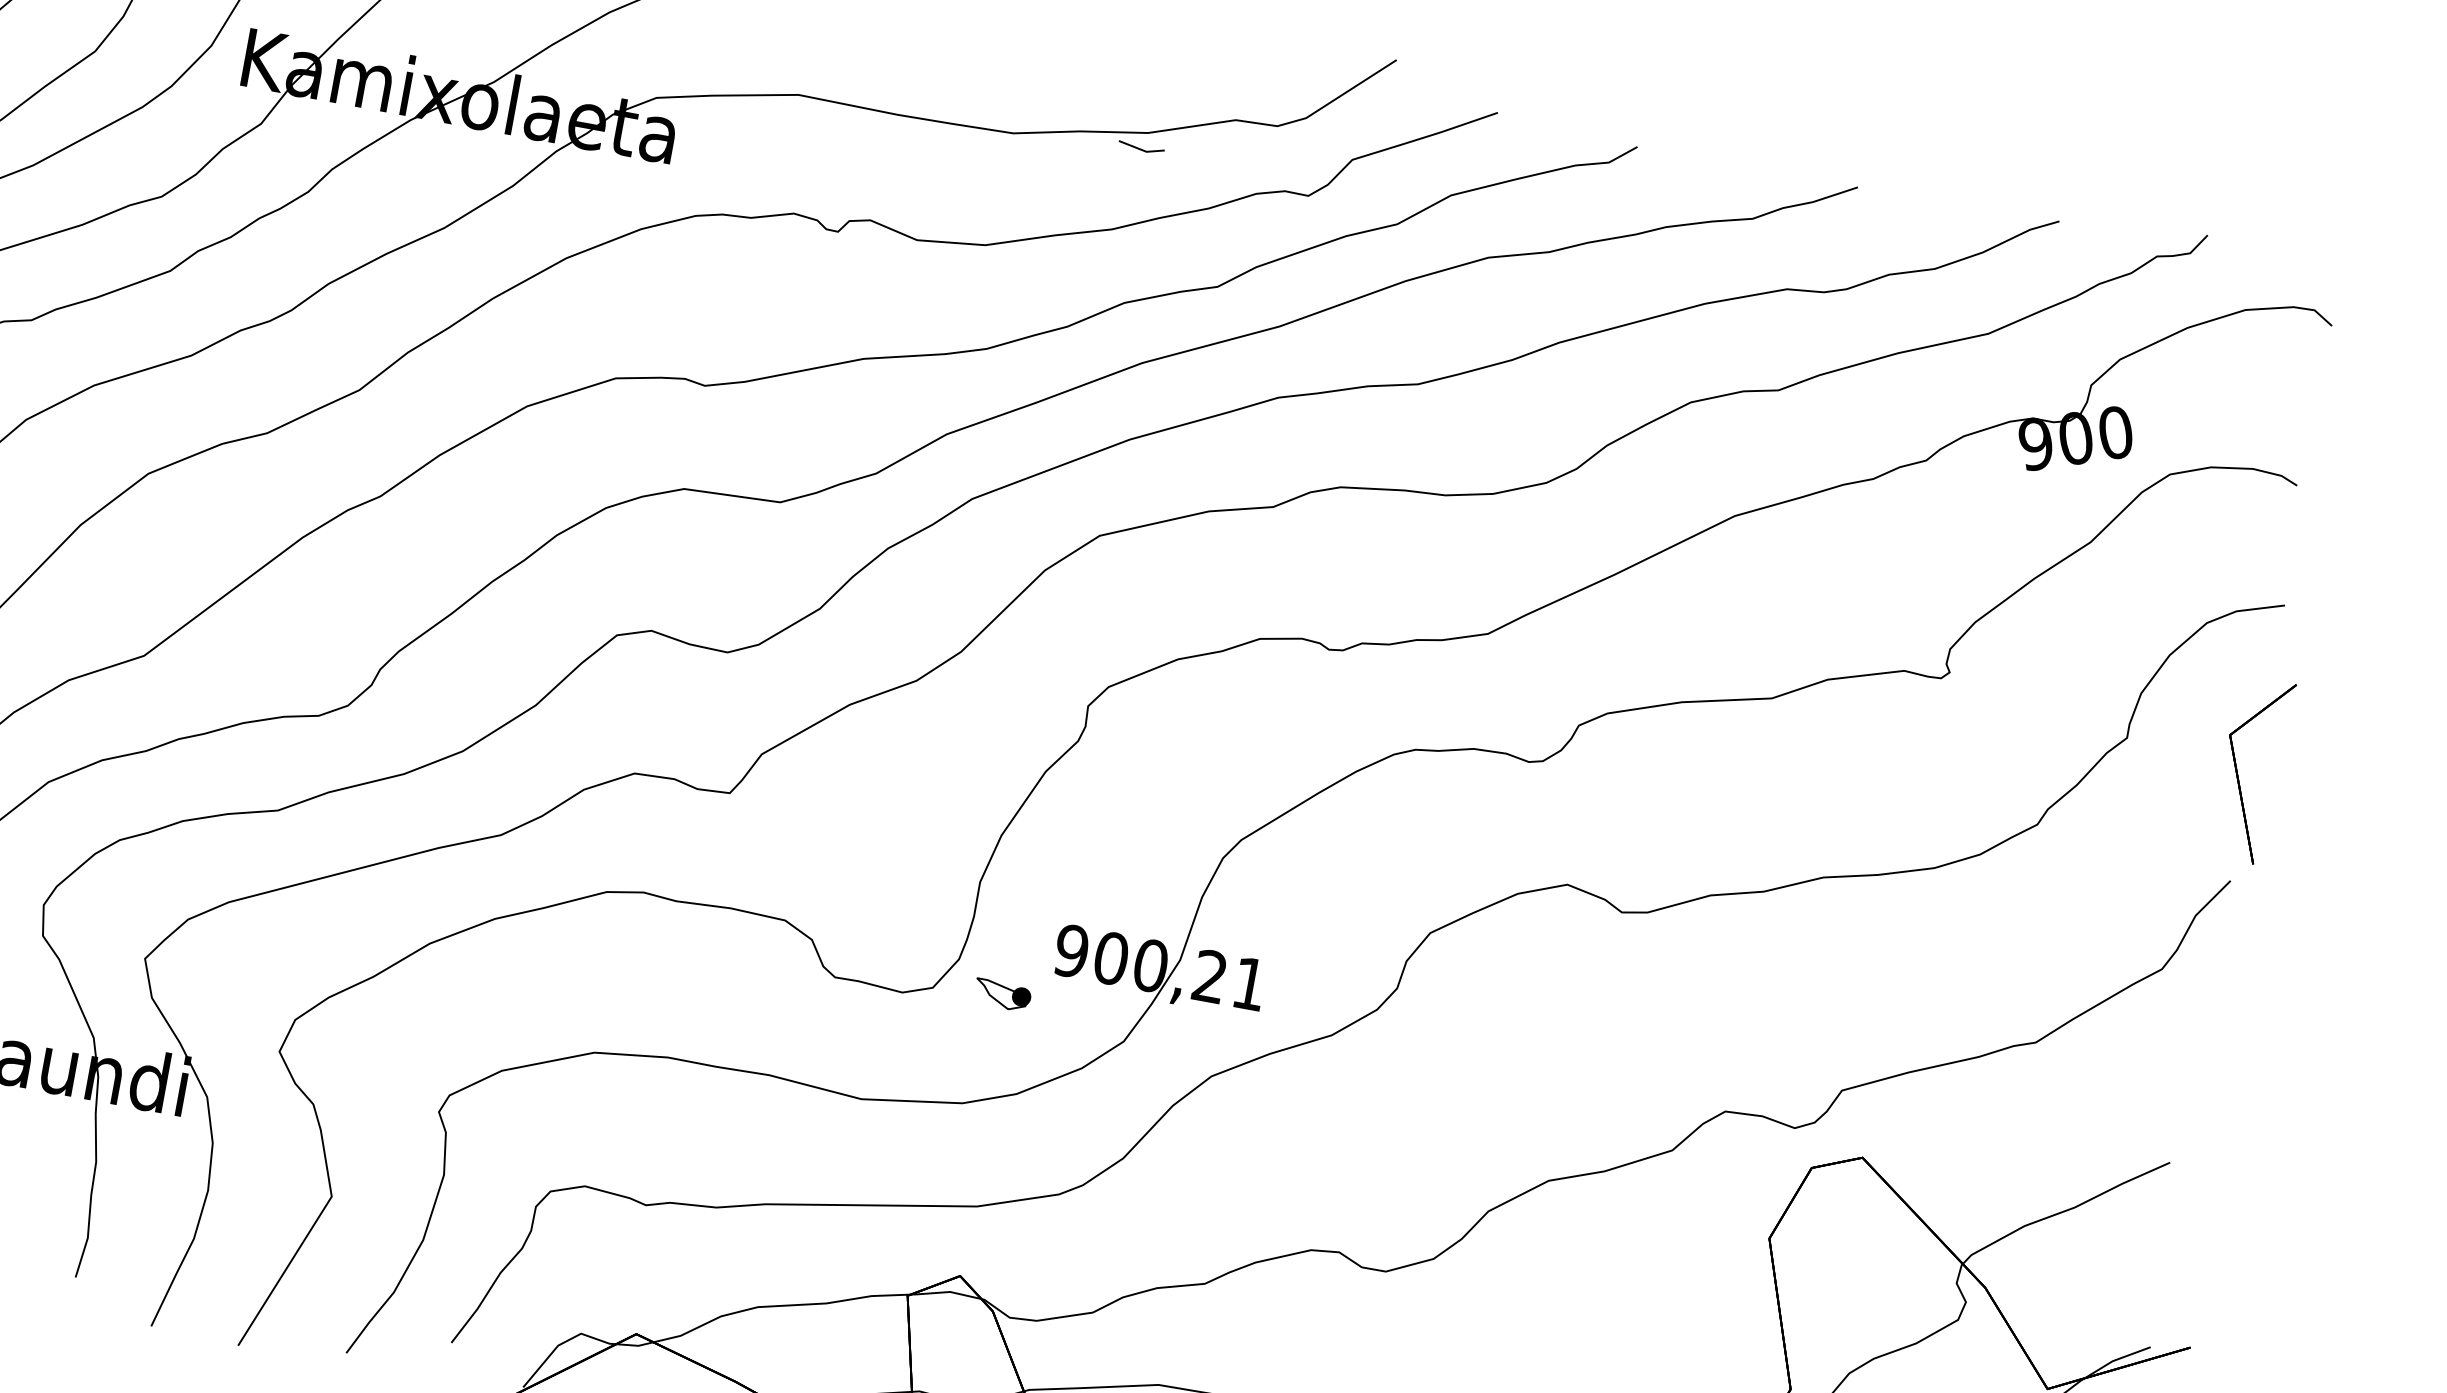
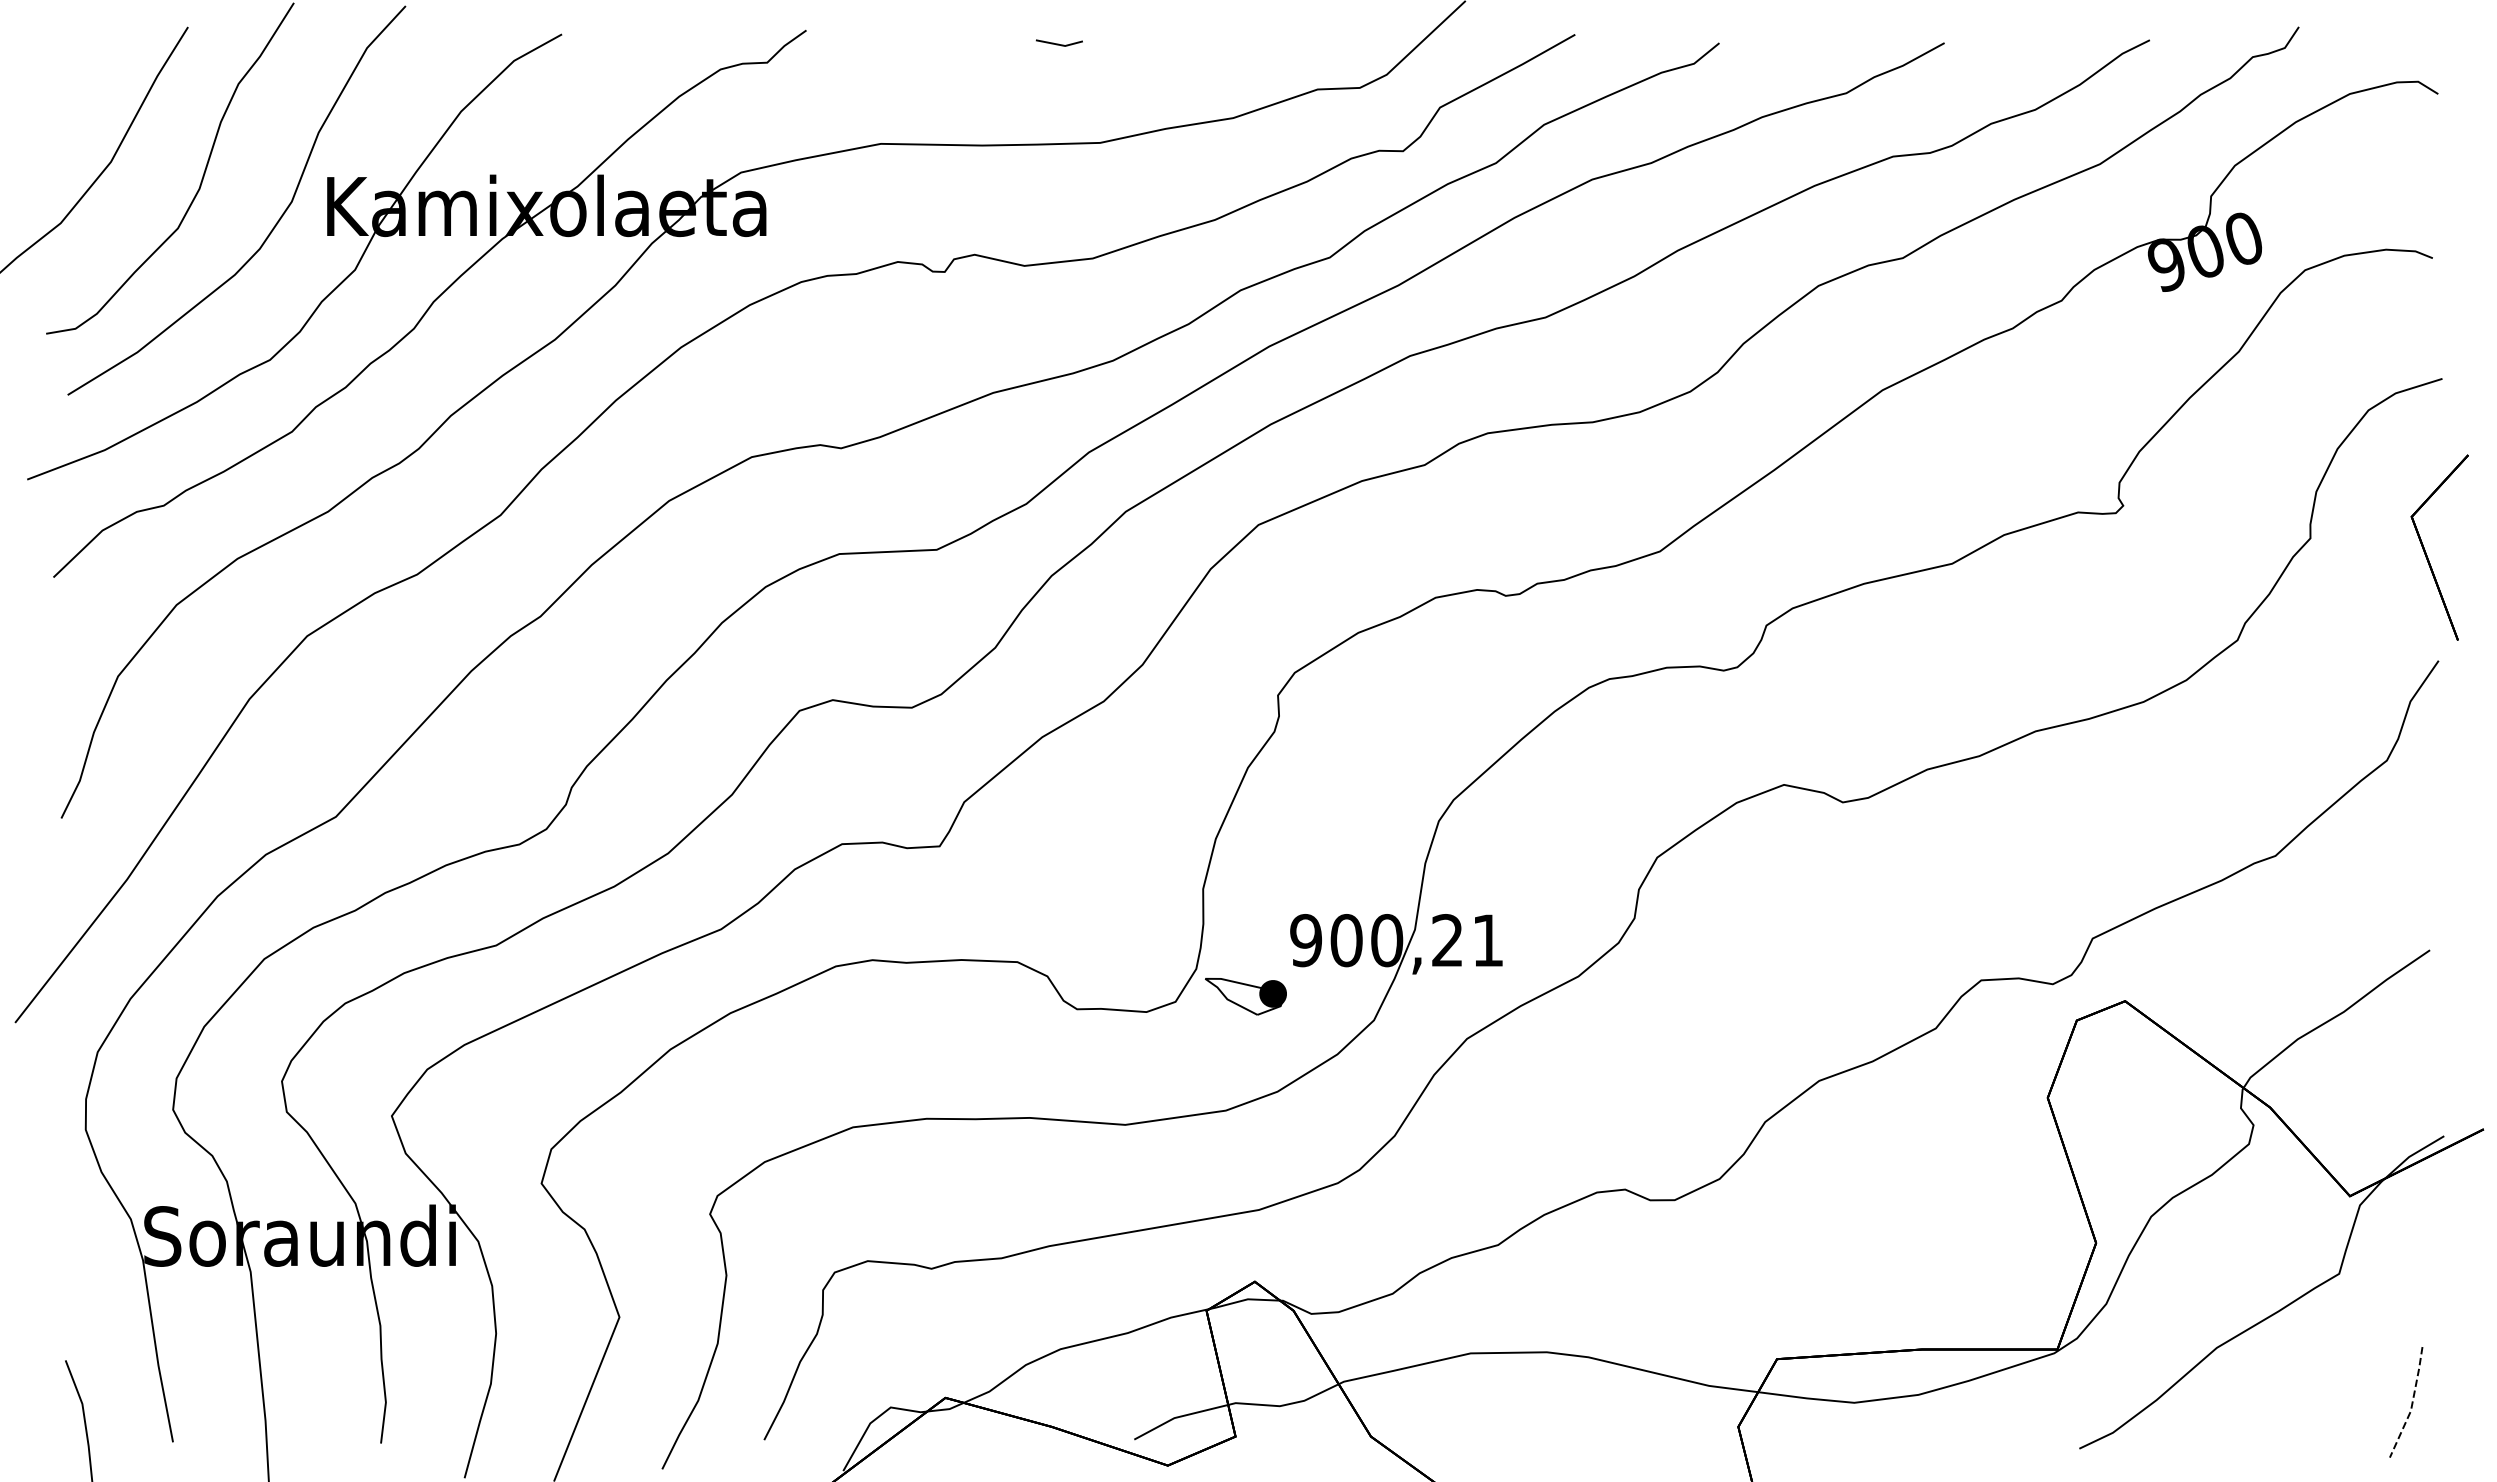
line: (1140, 148) -> (1058, 43), moved
part: (1002, 995) -> (1245, 996), size x1.43

